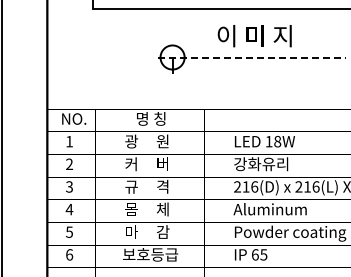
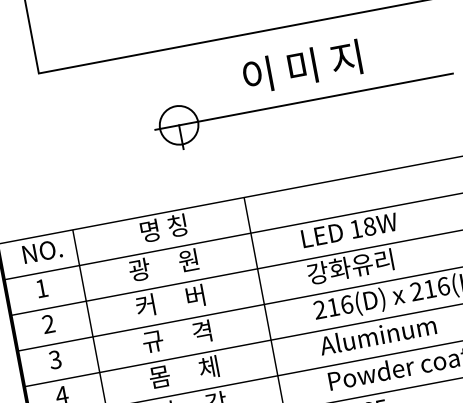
line: (252, 57) -> (304, 101), dashed -> solid

